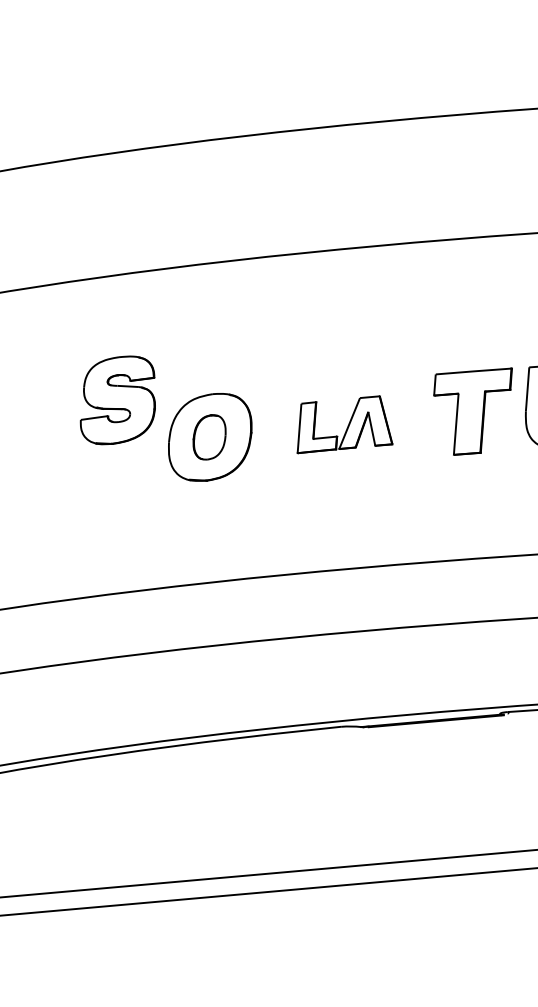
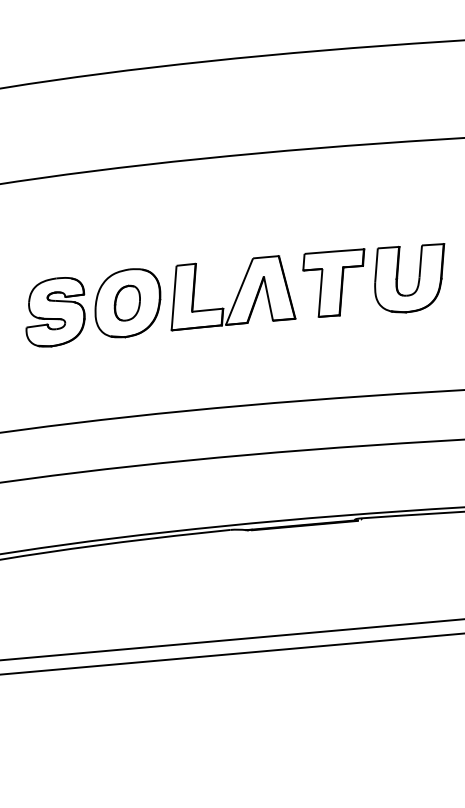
part: (117, 400) -> (55, 312), moved
part: (345, 424) -> (233, 293), size x1.67

